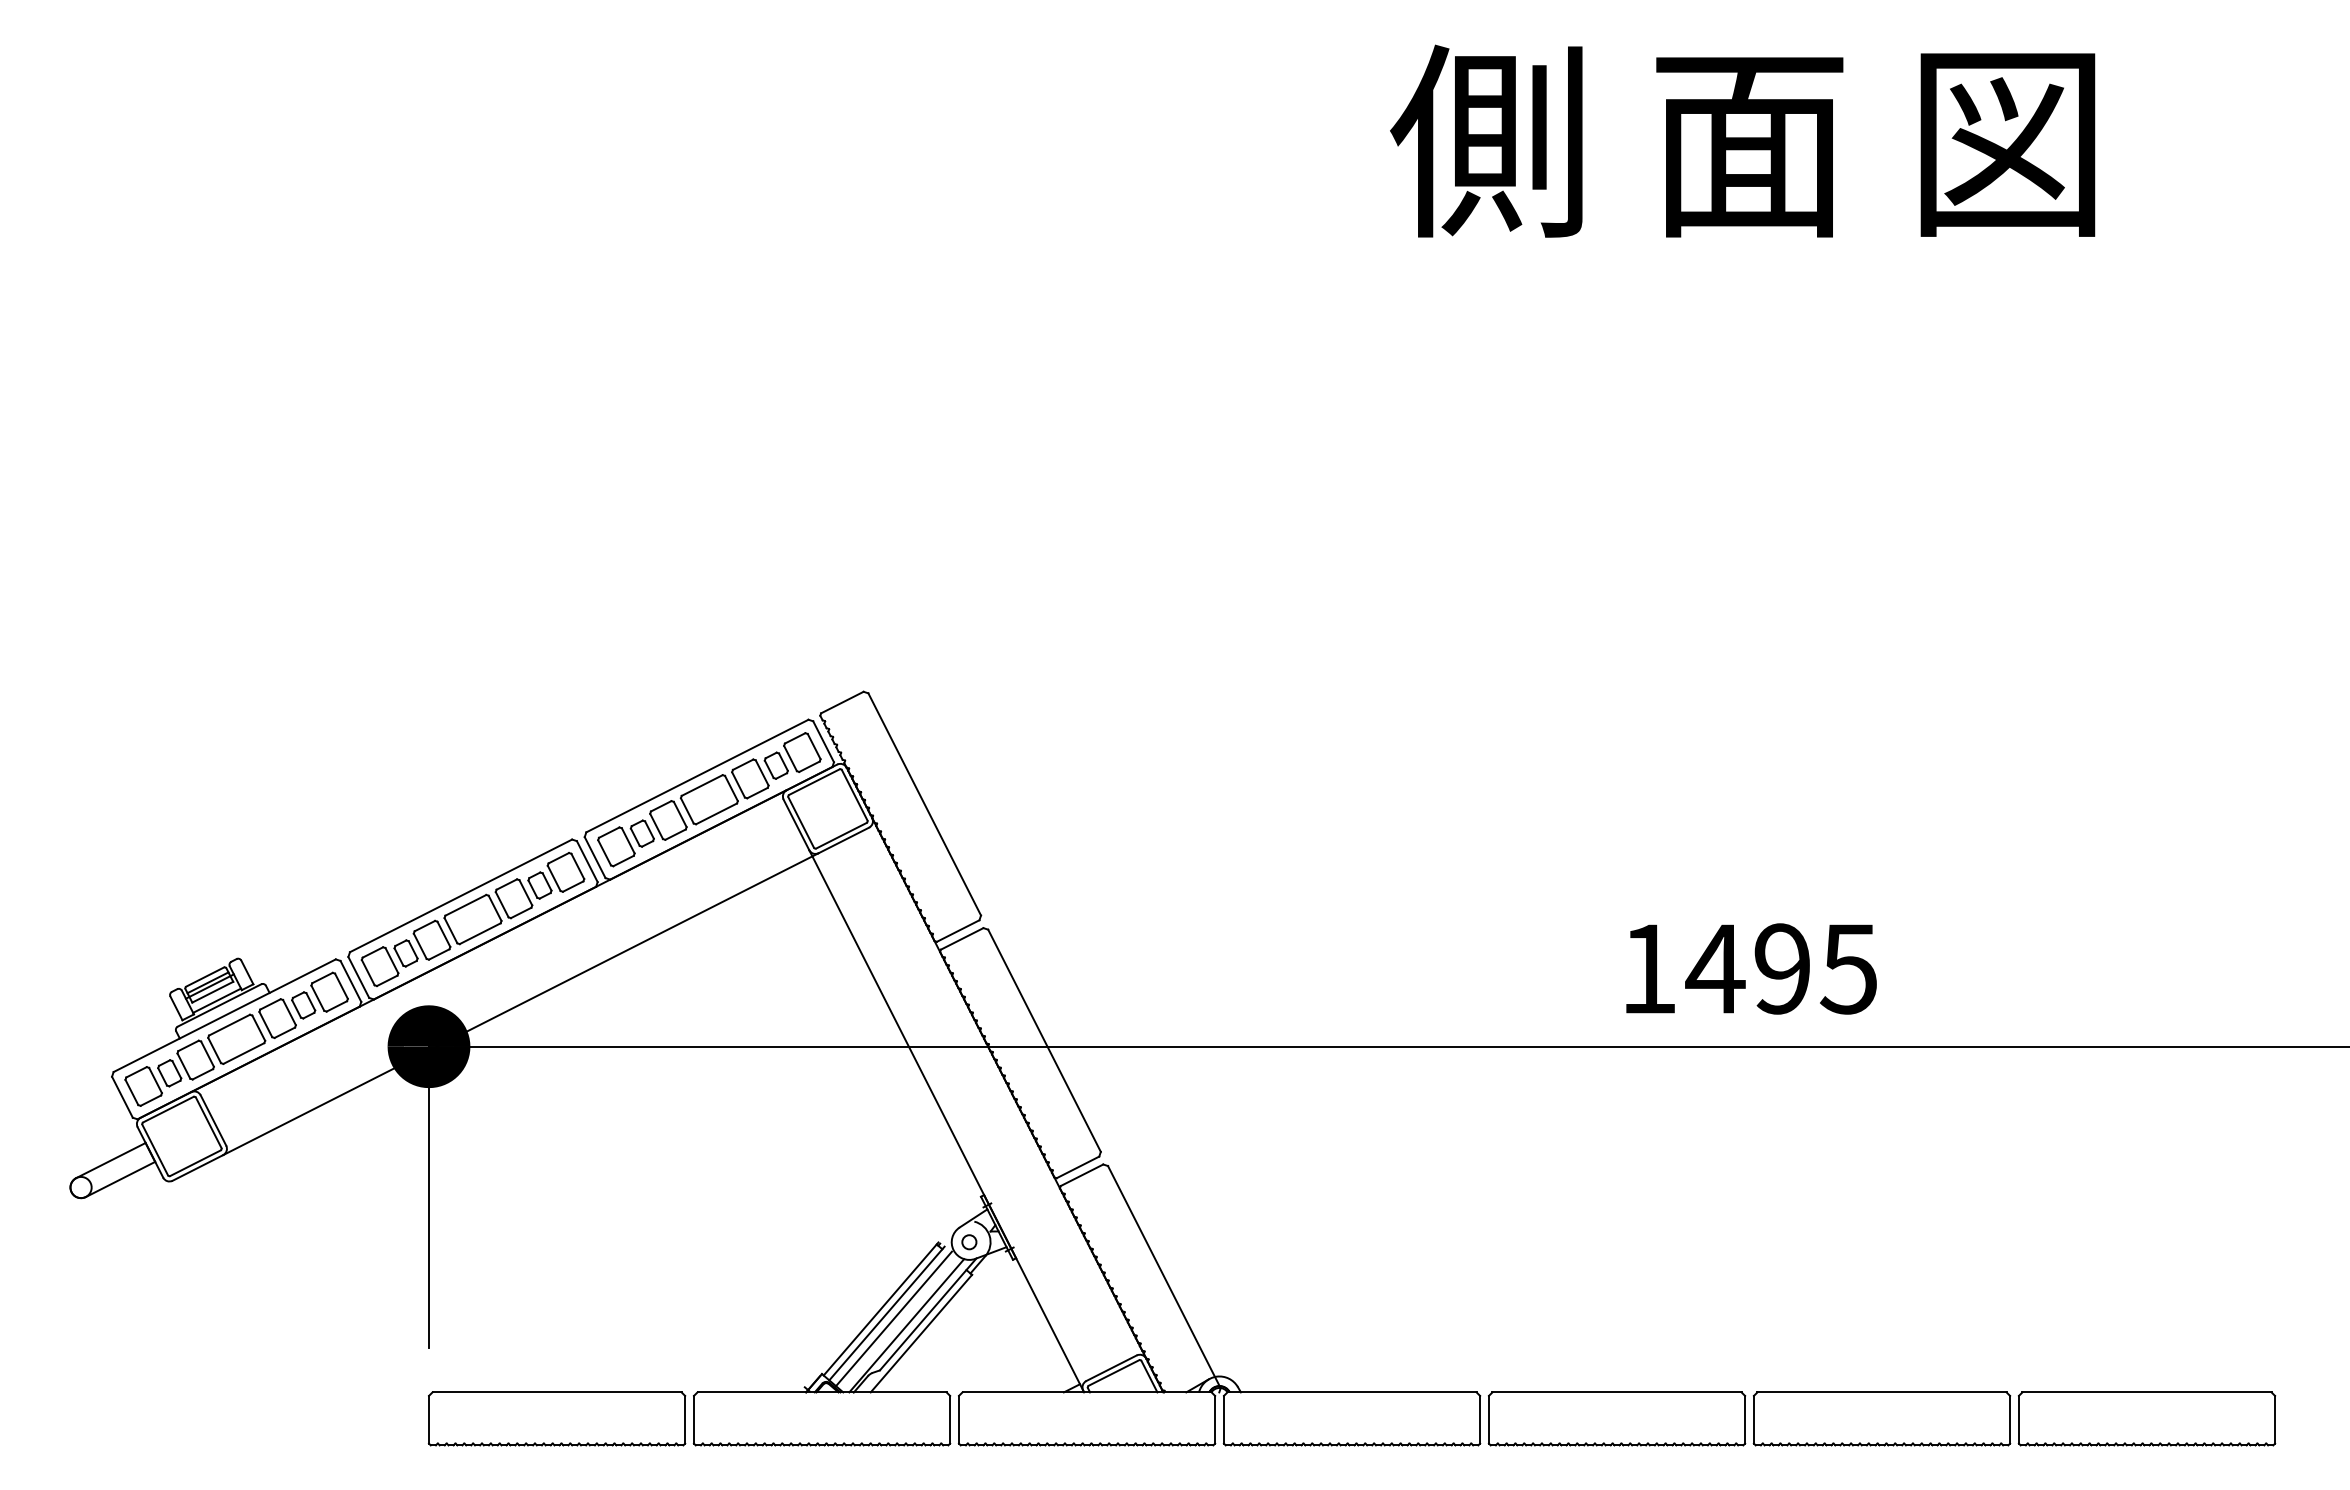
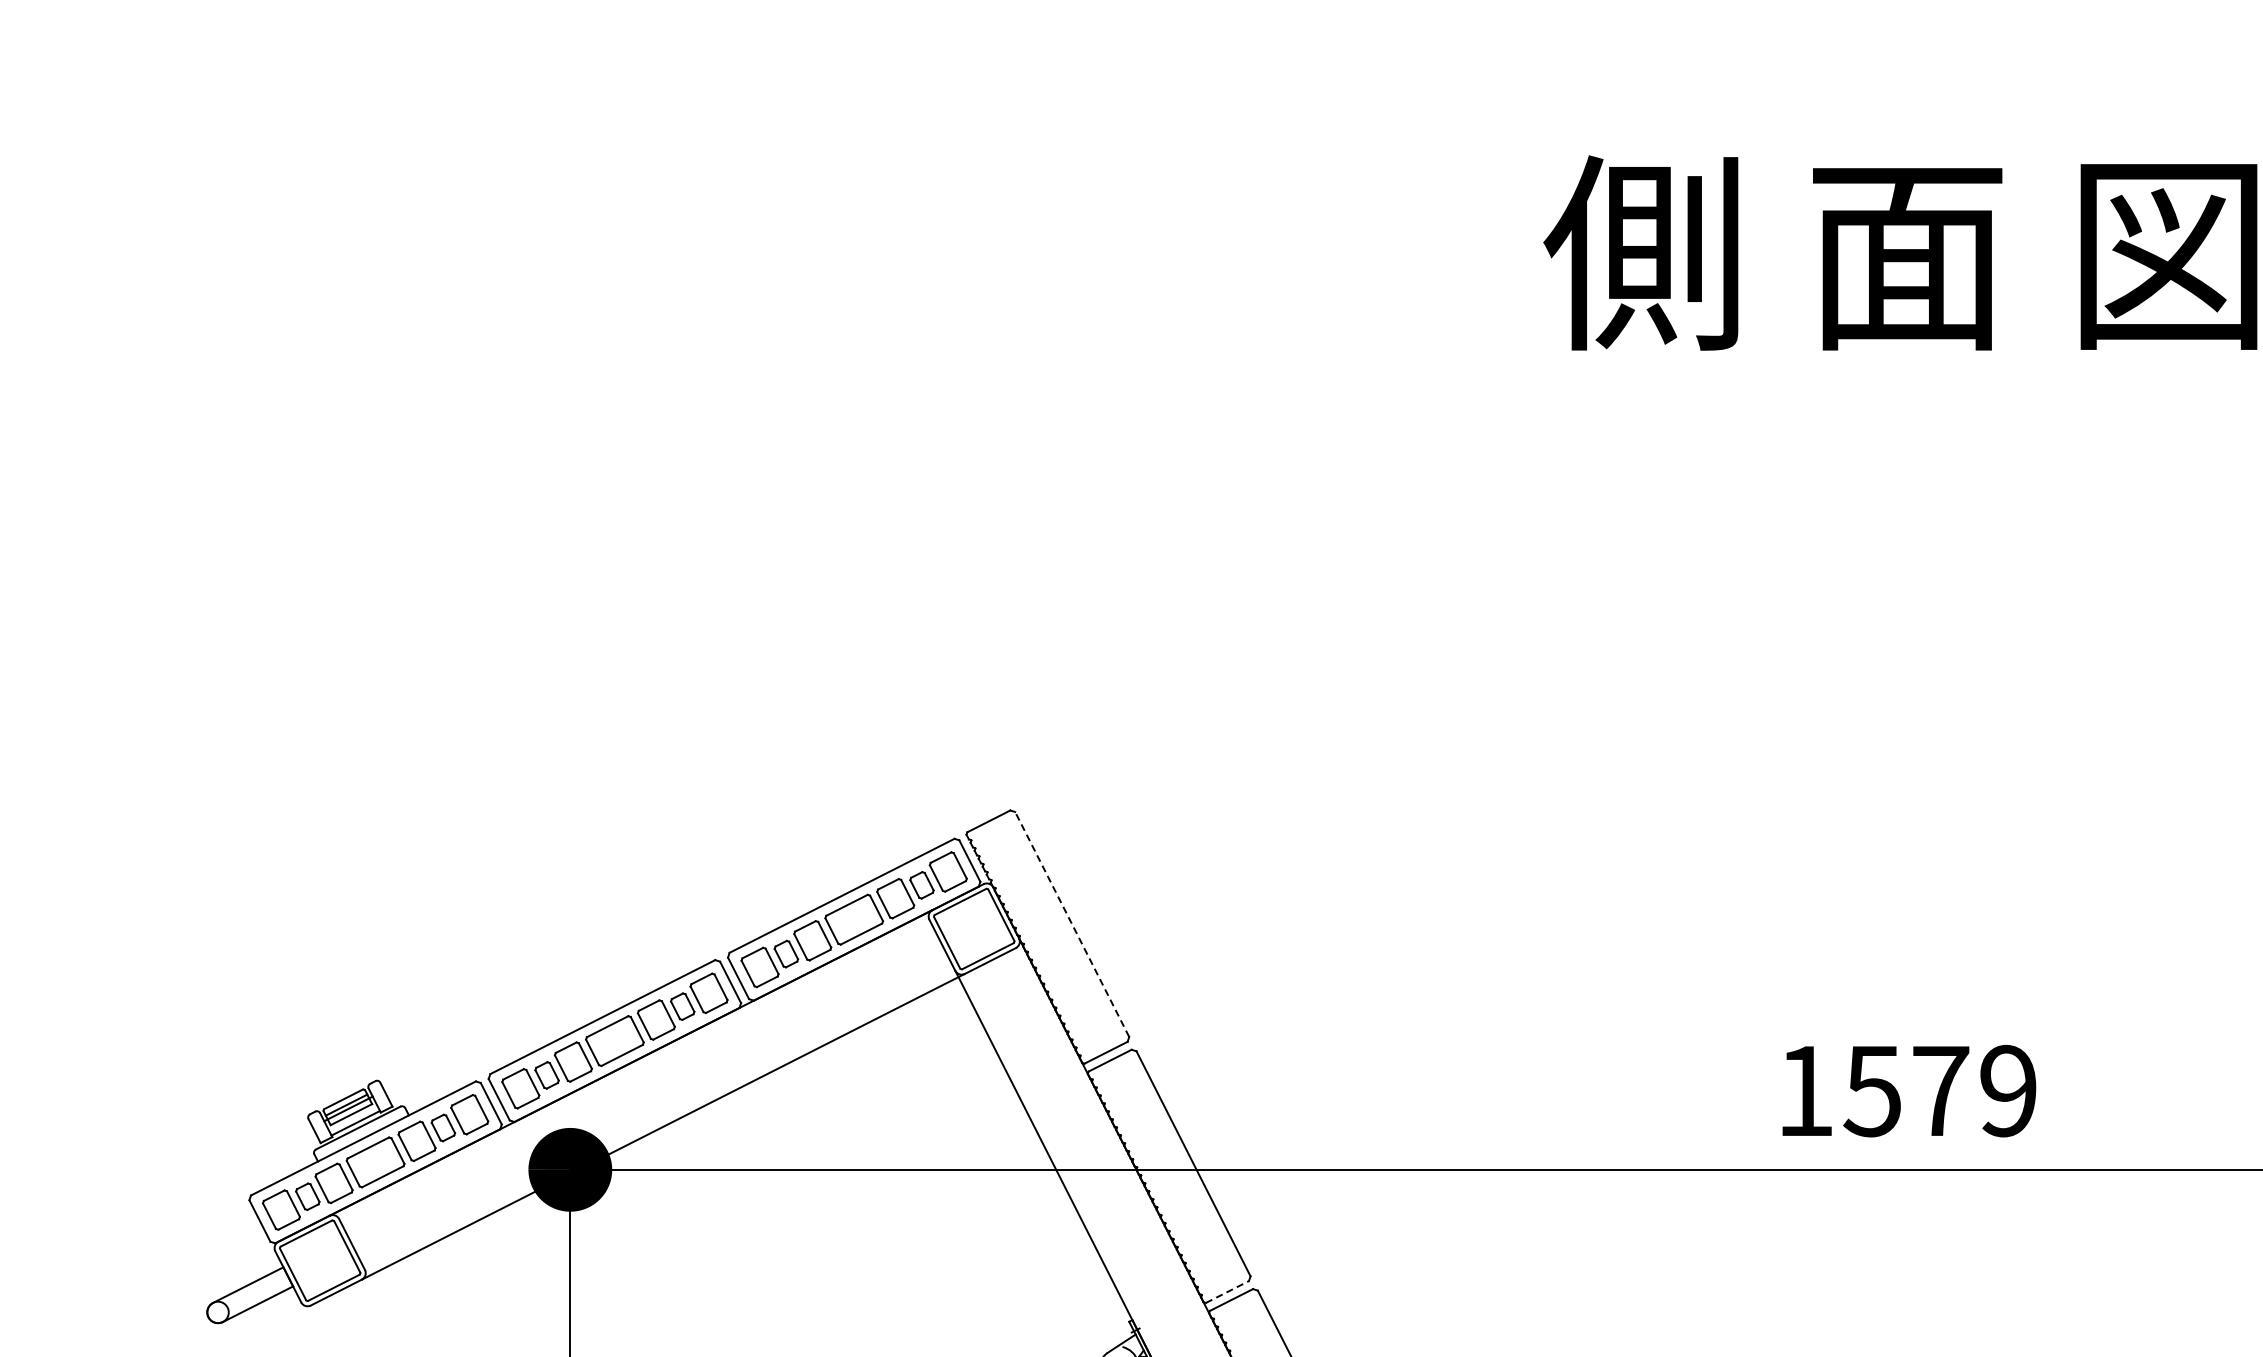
line: (924, 804) -> (1072, 924), solid -> dashed
text: (1780, 968) -> (1938, 1090), 1495 -> 1579
line: (1078, 1167) -> (1227, 1292), solid -> dashed

